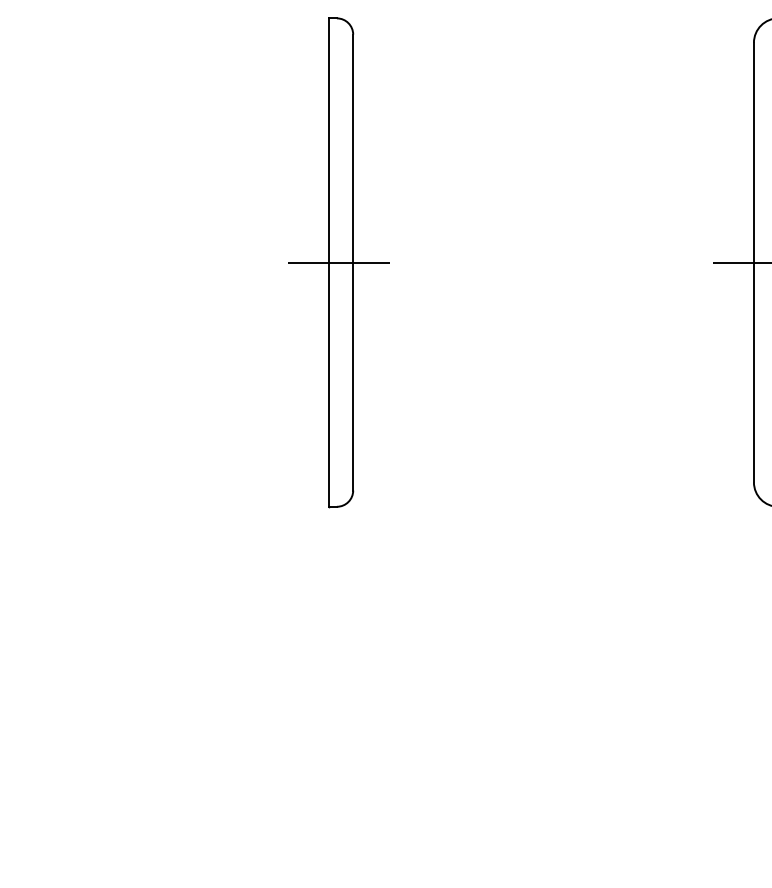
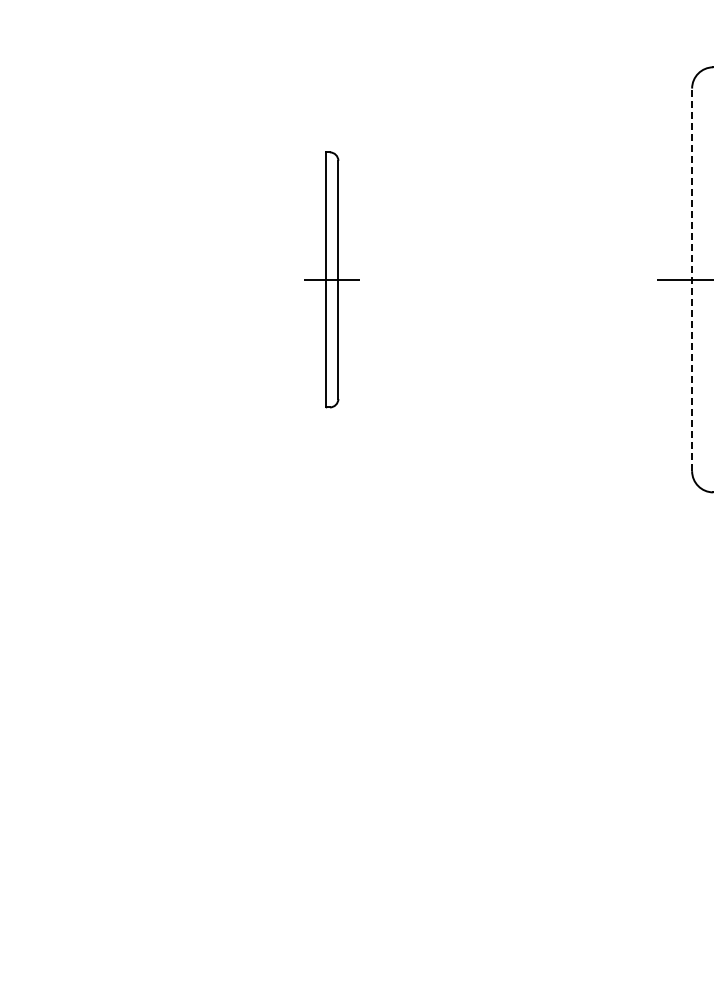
part: (338, 262) -> (330, 279), size x0.6
line: (754, 262) -> (692, 279), solid -> dashed

